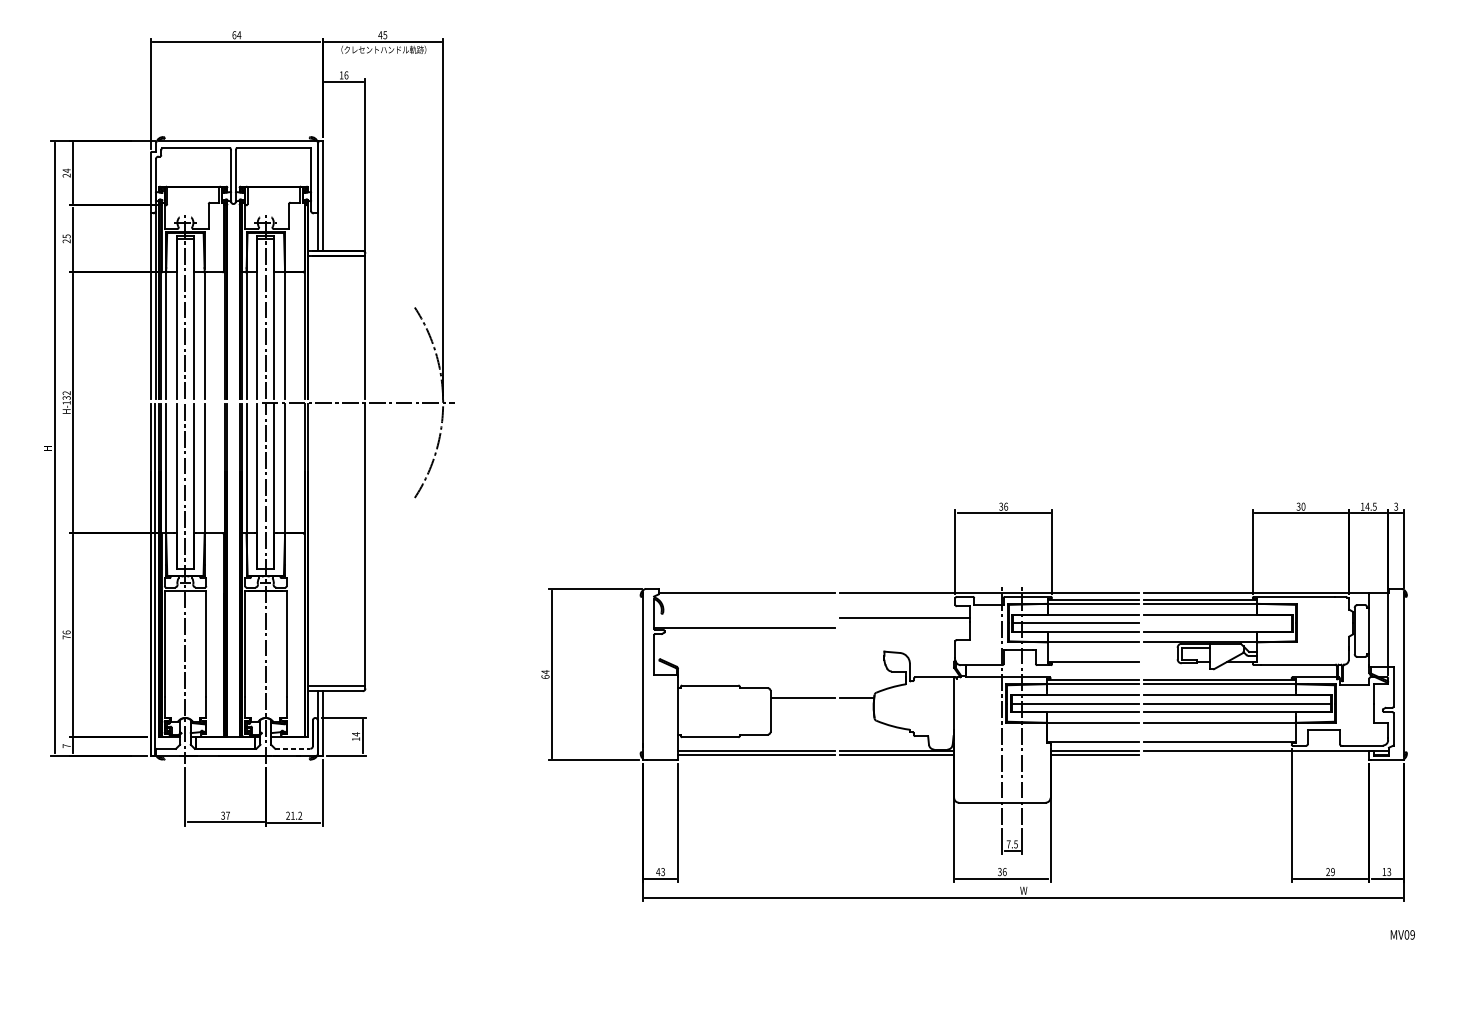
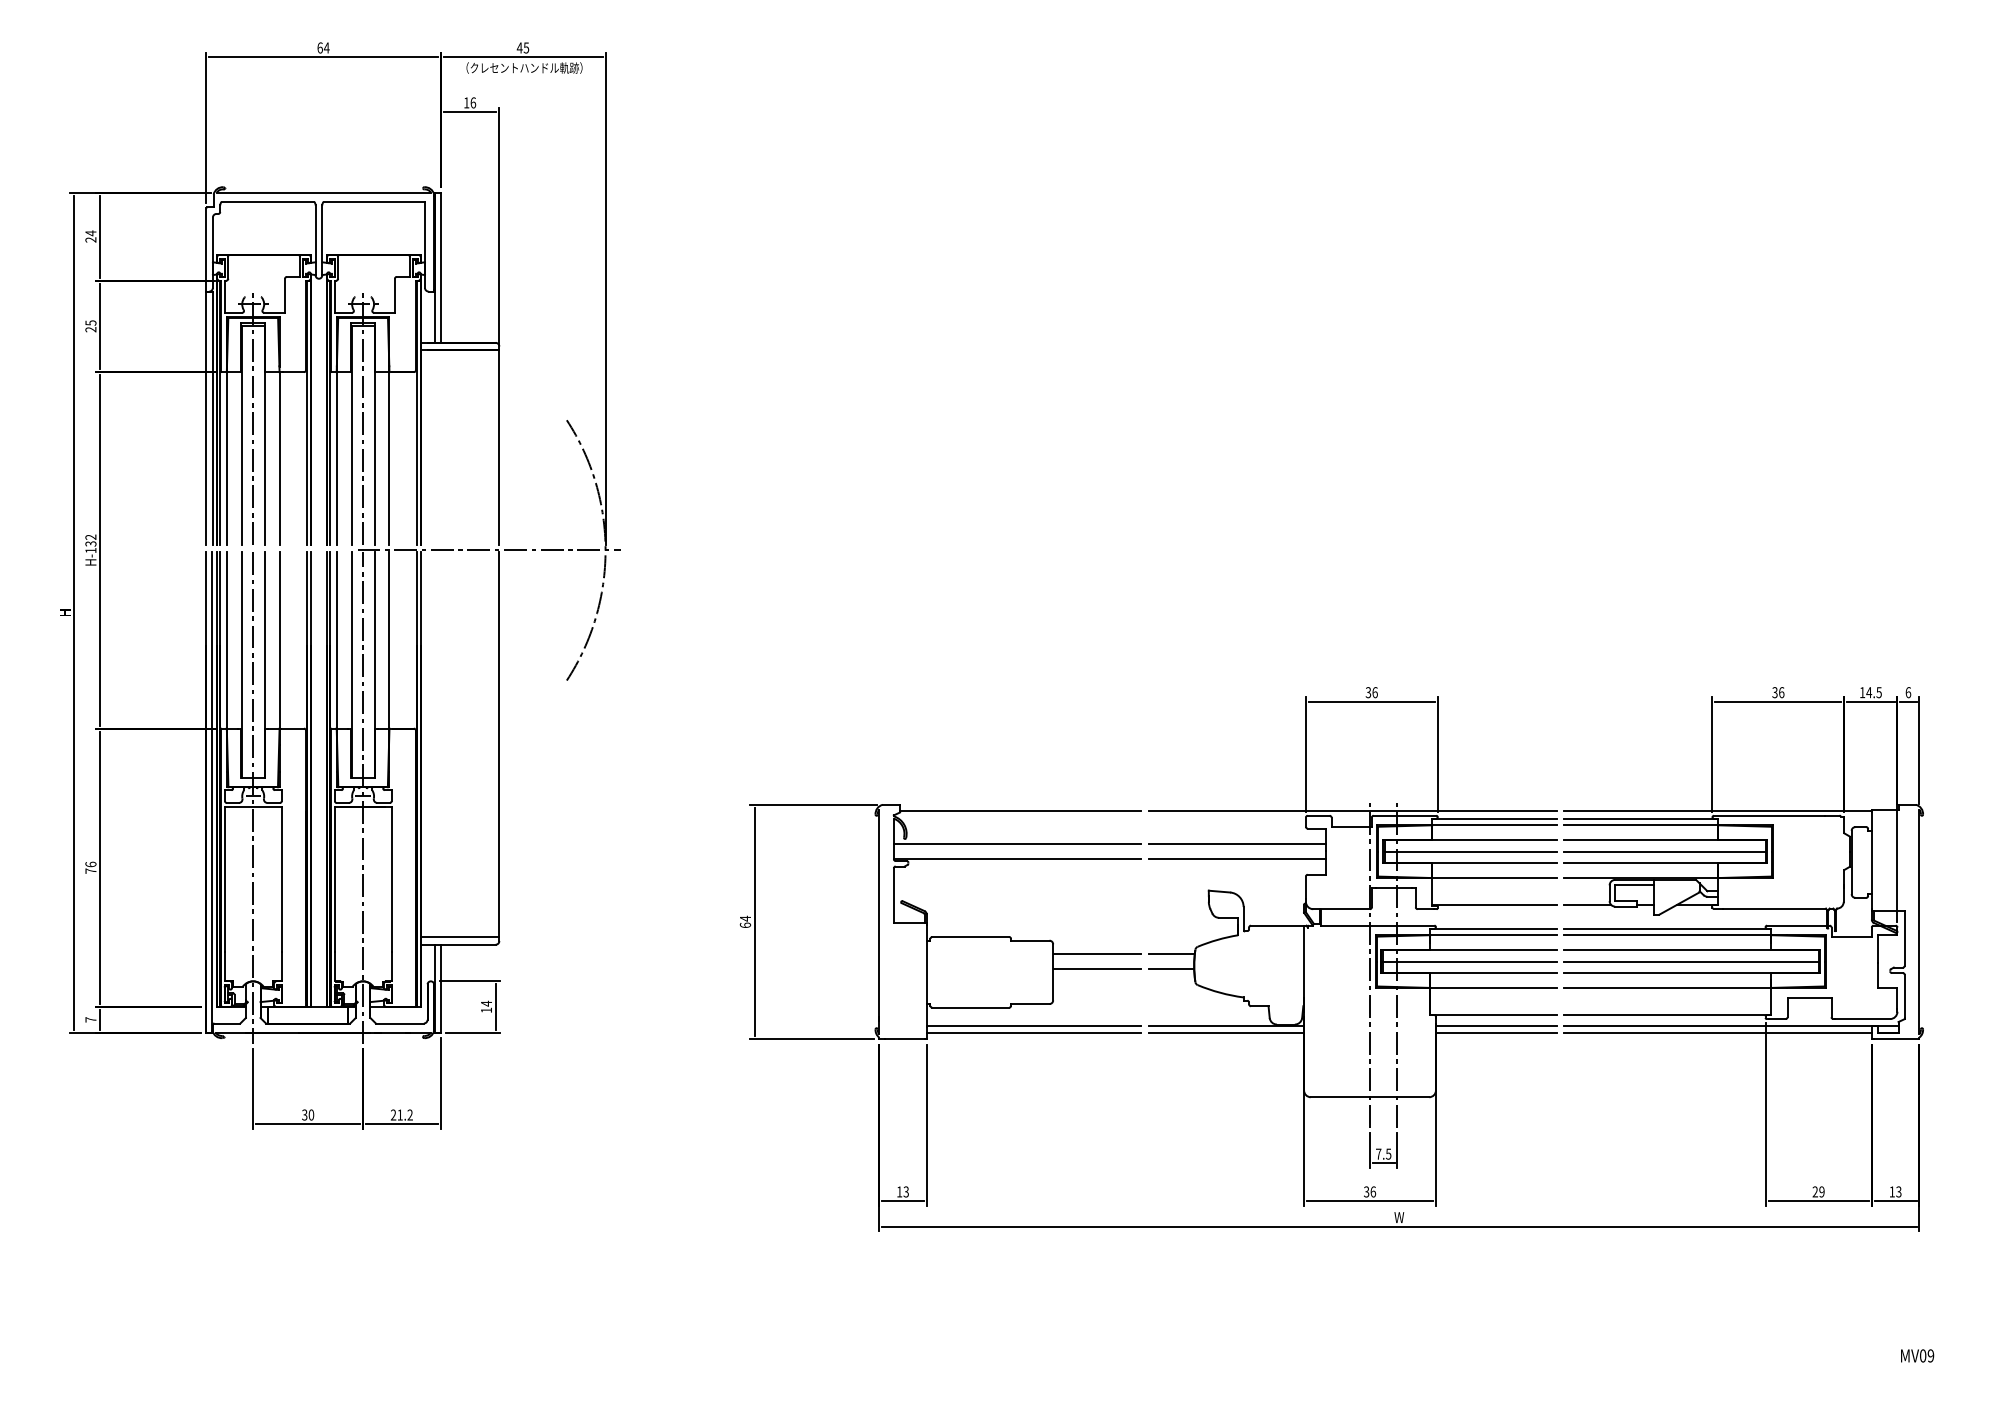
text: (1303, 506) -> (1781, 692), 30 -> 36
text: (1396, 506) -> (1908, 692), 3 -> 6
line: (744, 617) -> (1017, 844), added
line: (1217, 622) -> (1664, 851), added
line: (904, 628) -> (1236, 859), added
line: (1161, 661) -> (1587, 904), added
line: (803, 708) -> (1097, 968), added
line: (857, 708) -> (1171, 968), added
line: (292, 748) -> (399, 1023), dashed -> solid
line: (1256, 755) -> (1717, 1032), added
text: (228, 815) -> (311, 1114), 37 -> 30
text: (658, 871) -> (899, 1191), 43 -> 13
text: (1402, 934) -> (1917, 1355), moved

